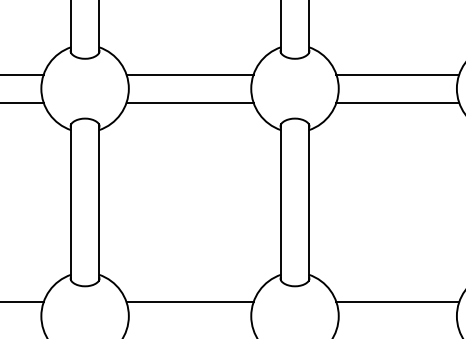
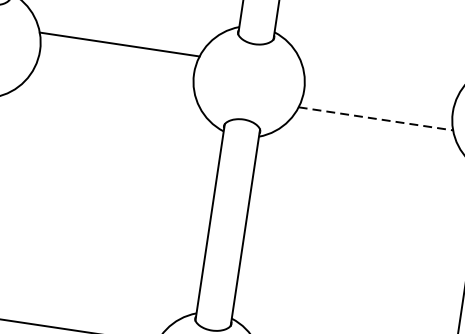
line: (397, 74) -> (380, 83), removed
line: (189, 102) -> (113, 79), removed
line: (398, 102) -> (376, 118), solid -> dashed

